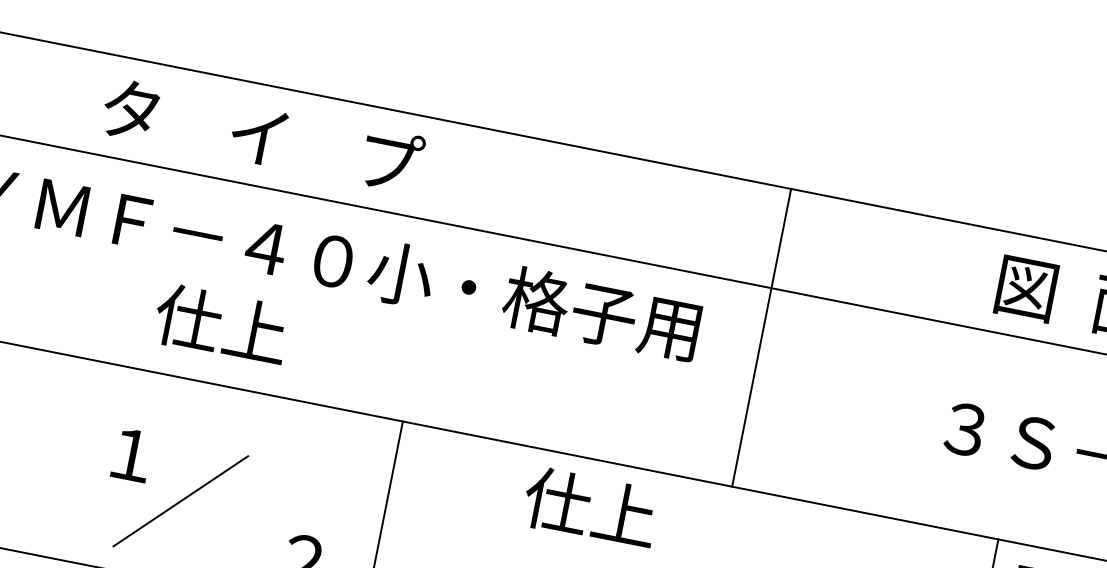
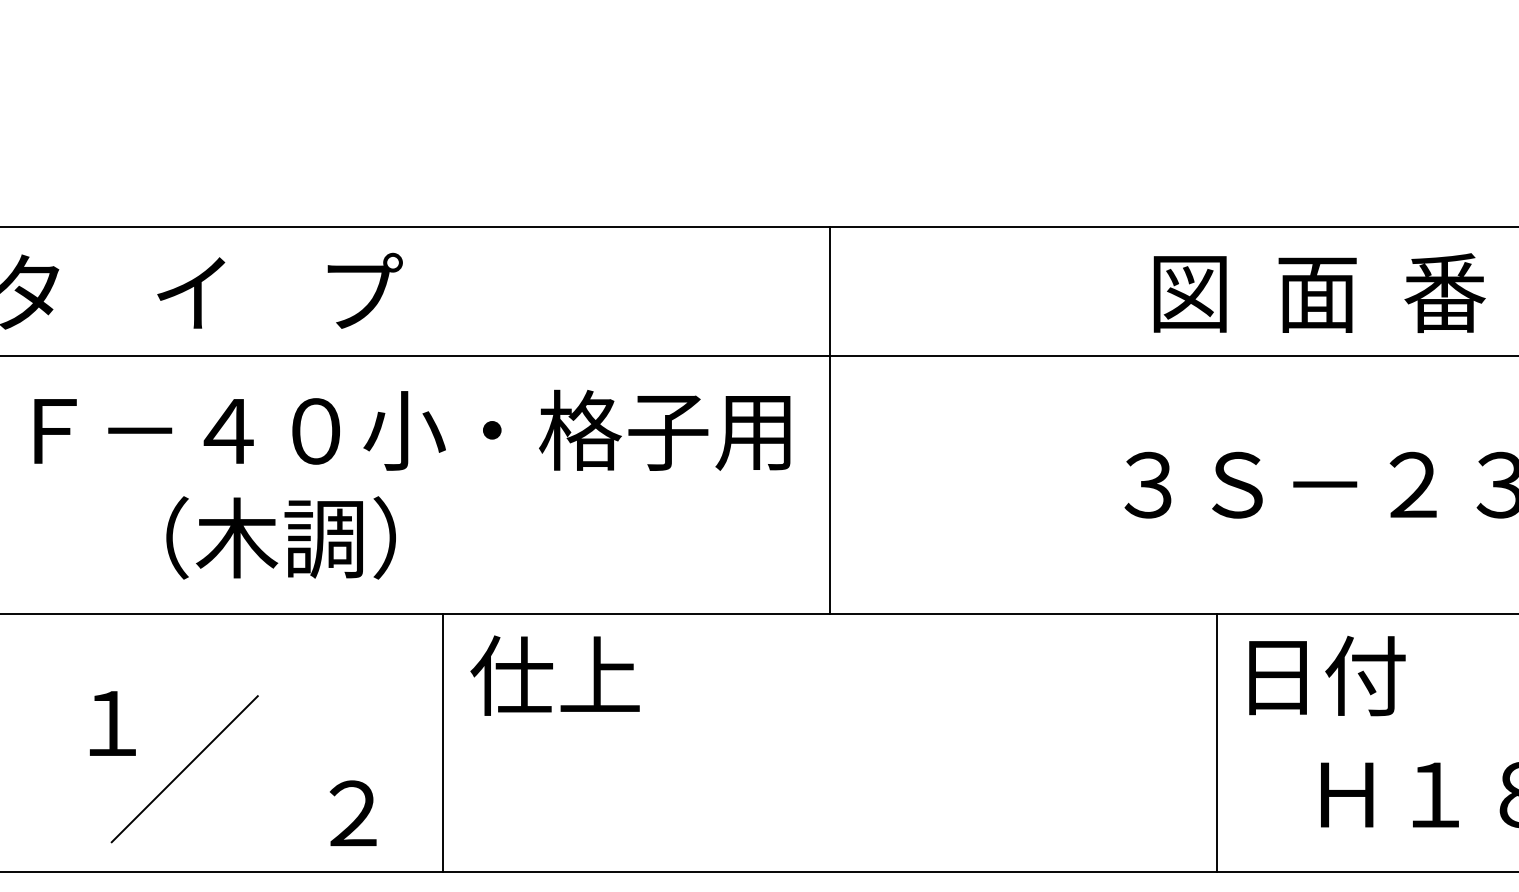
text: (267, 333) -> (251, 537), 仕上 -> （木調）
line: (761, 337) -> (829, 420), moved
text: (590, 507) -> (554, 675), moved

